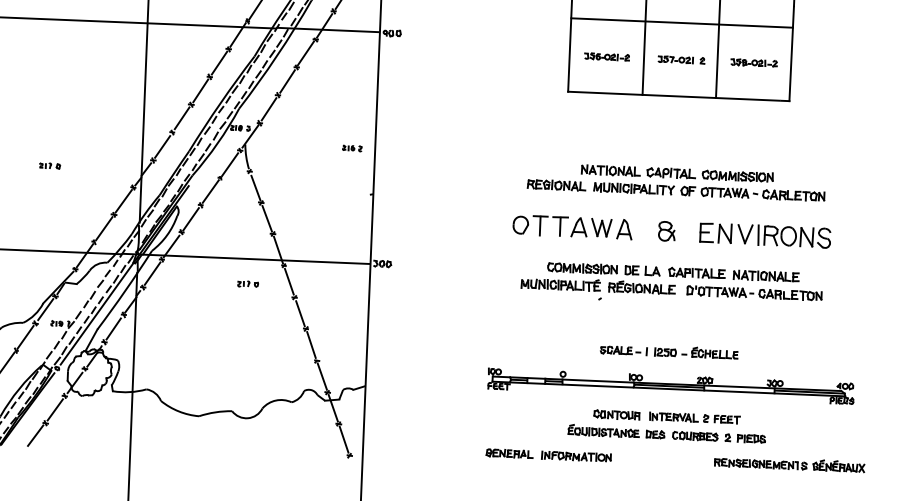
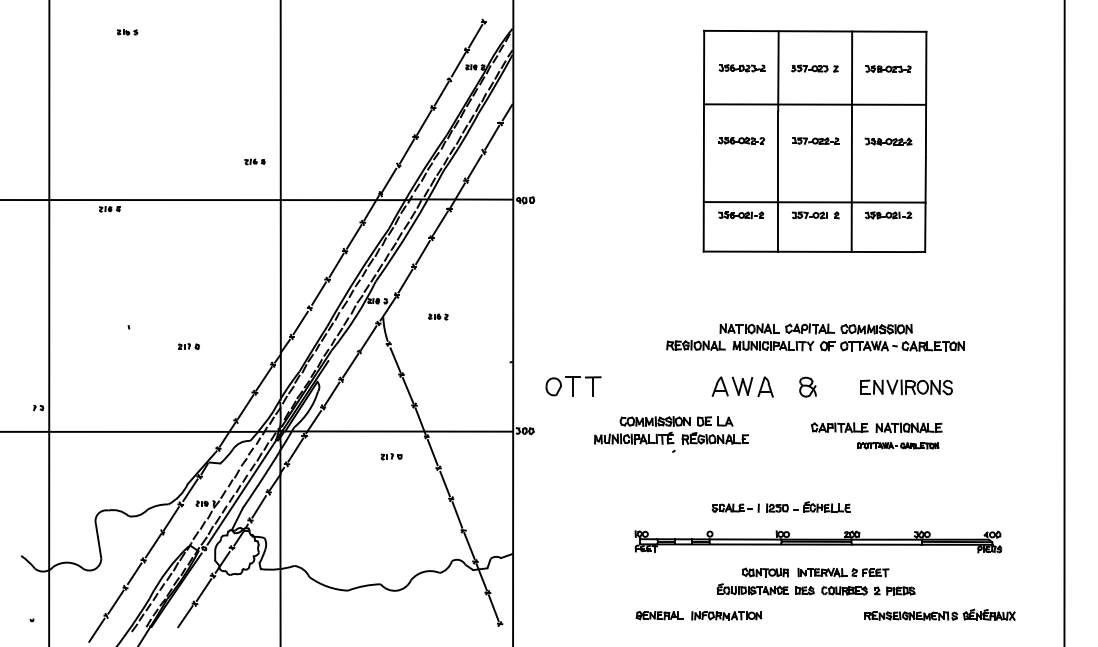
line: (681, 23) -> (814, 202), moved
part: (352, 148) -> (438, 316), moved
part: (540, 225) -> (573, 386), moved
part: (765, 235) -> (906, 387), size x0.7
part: (598, 282) -> (671, 434), moved
part: (755, 293) -> (898, 445), size x0.6
part: (668, 350) -> (780, 506), moved

